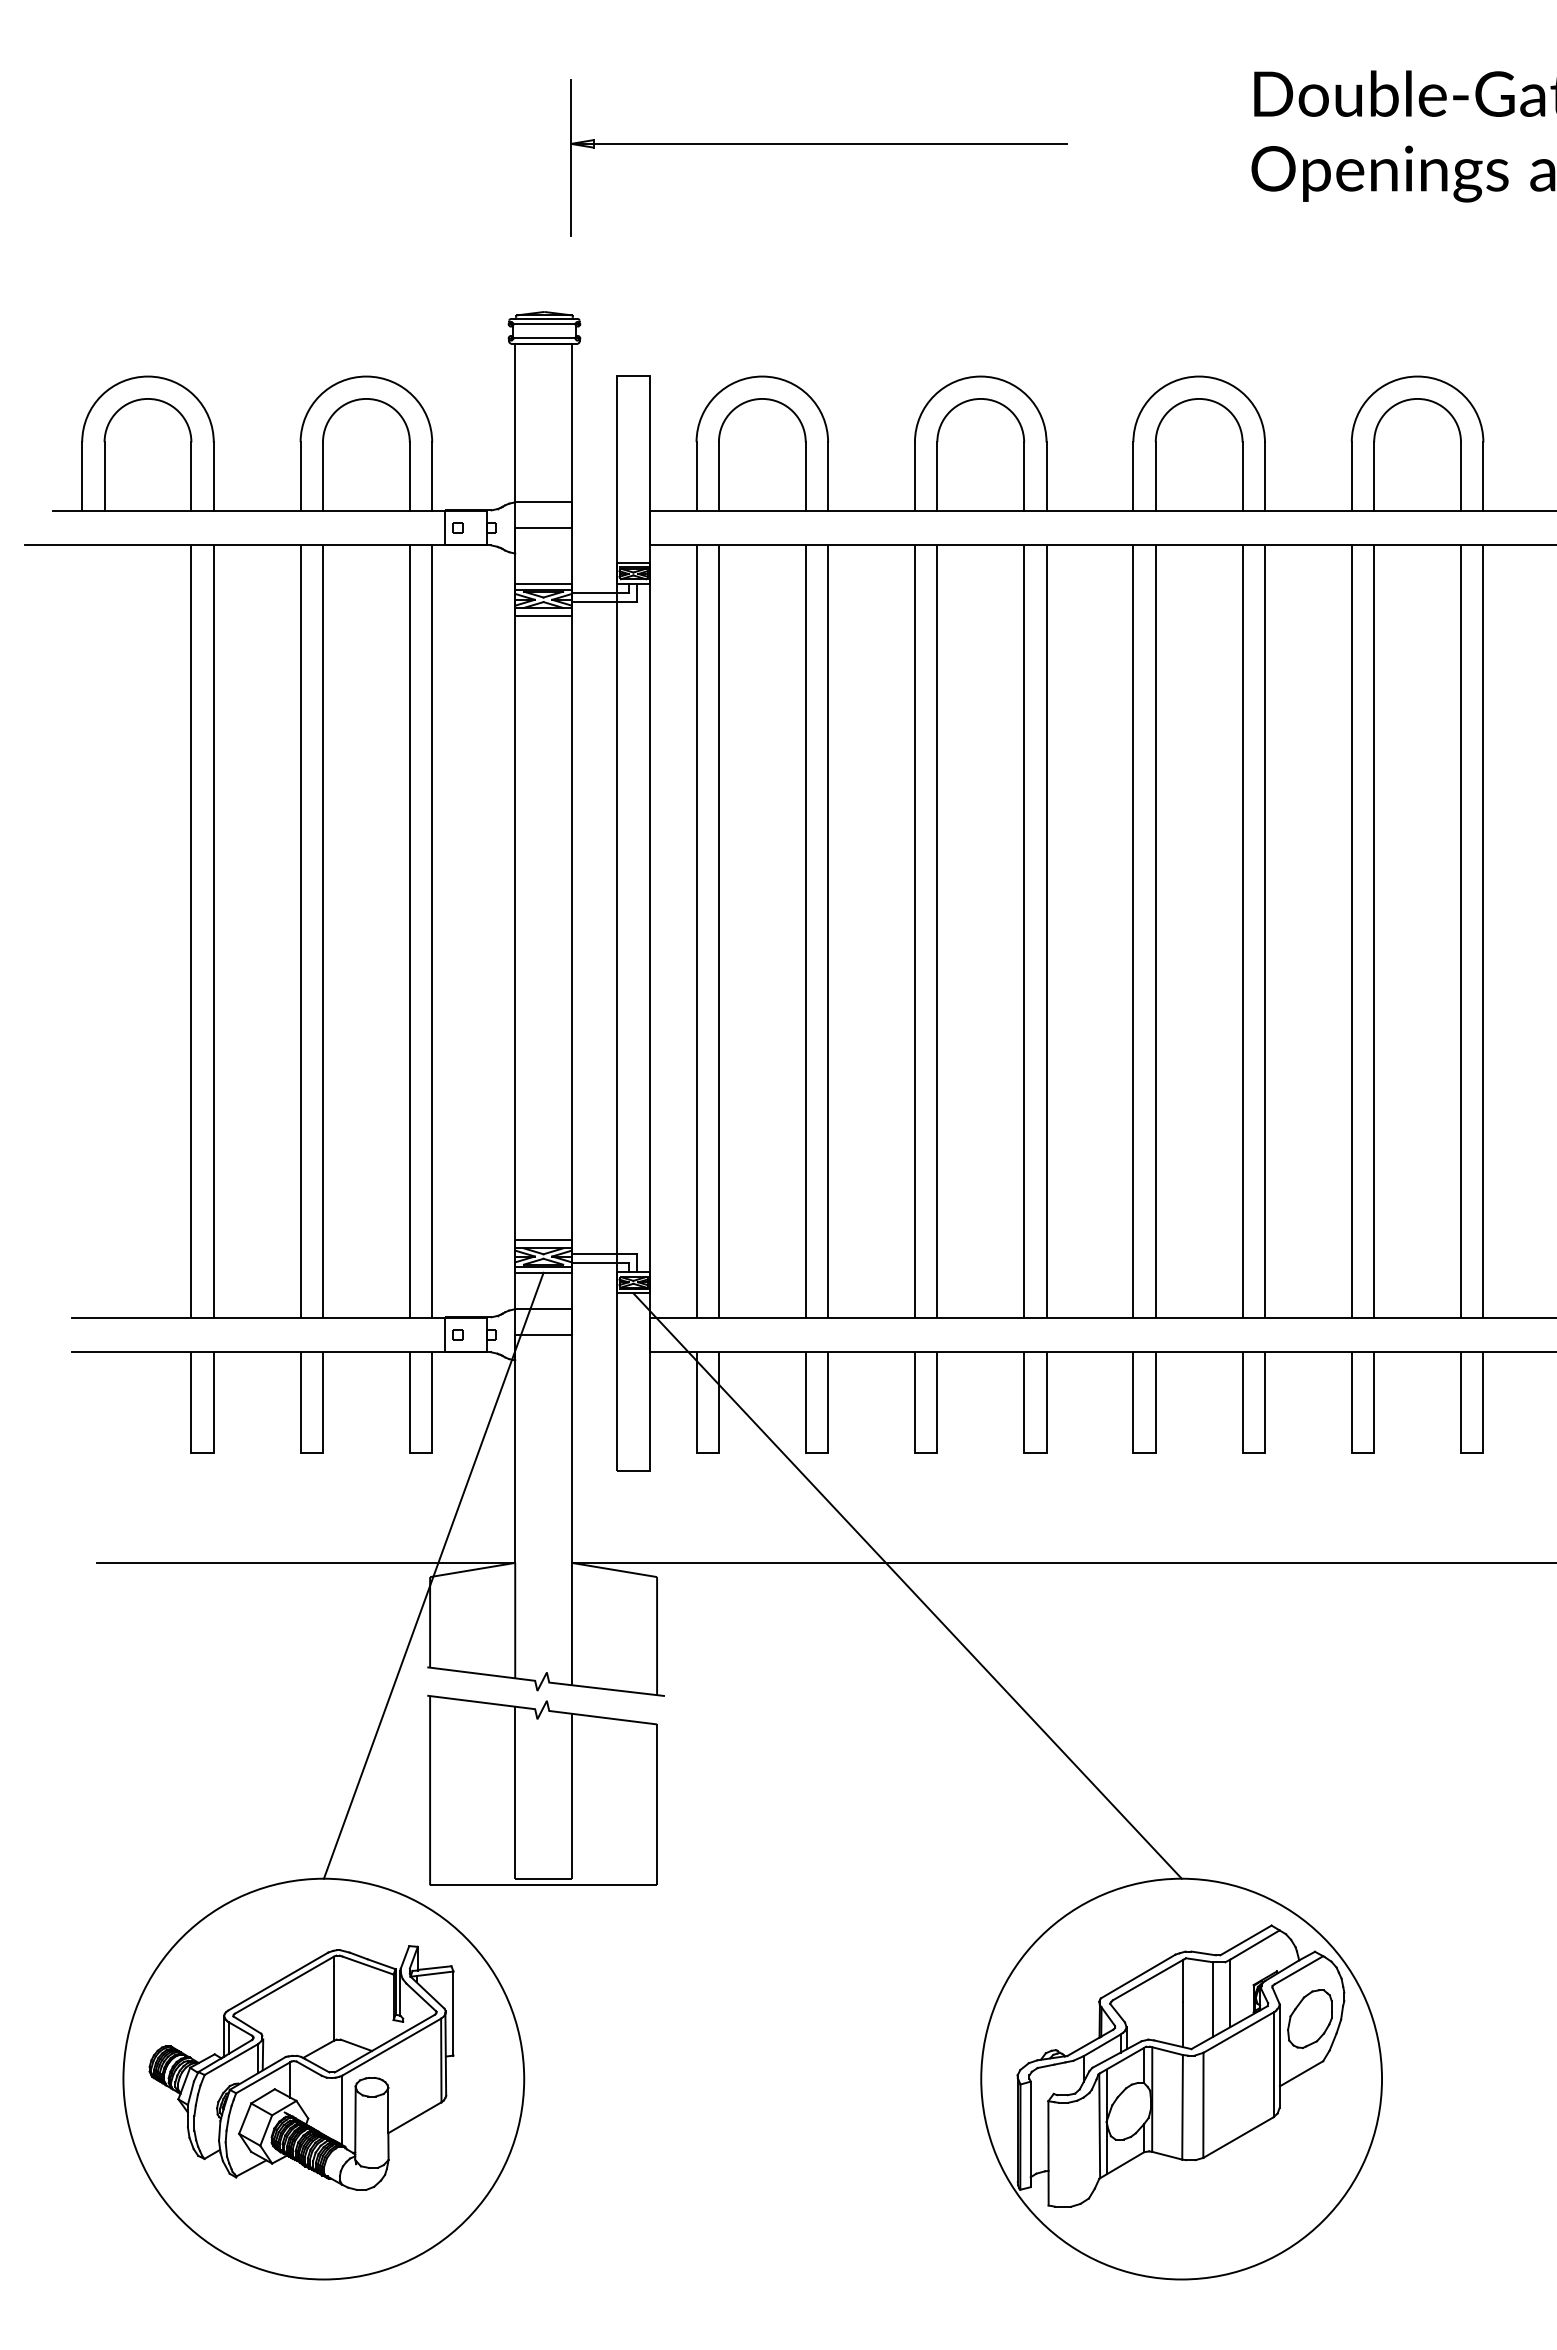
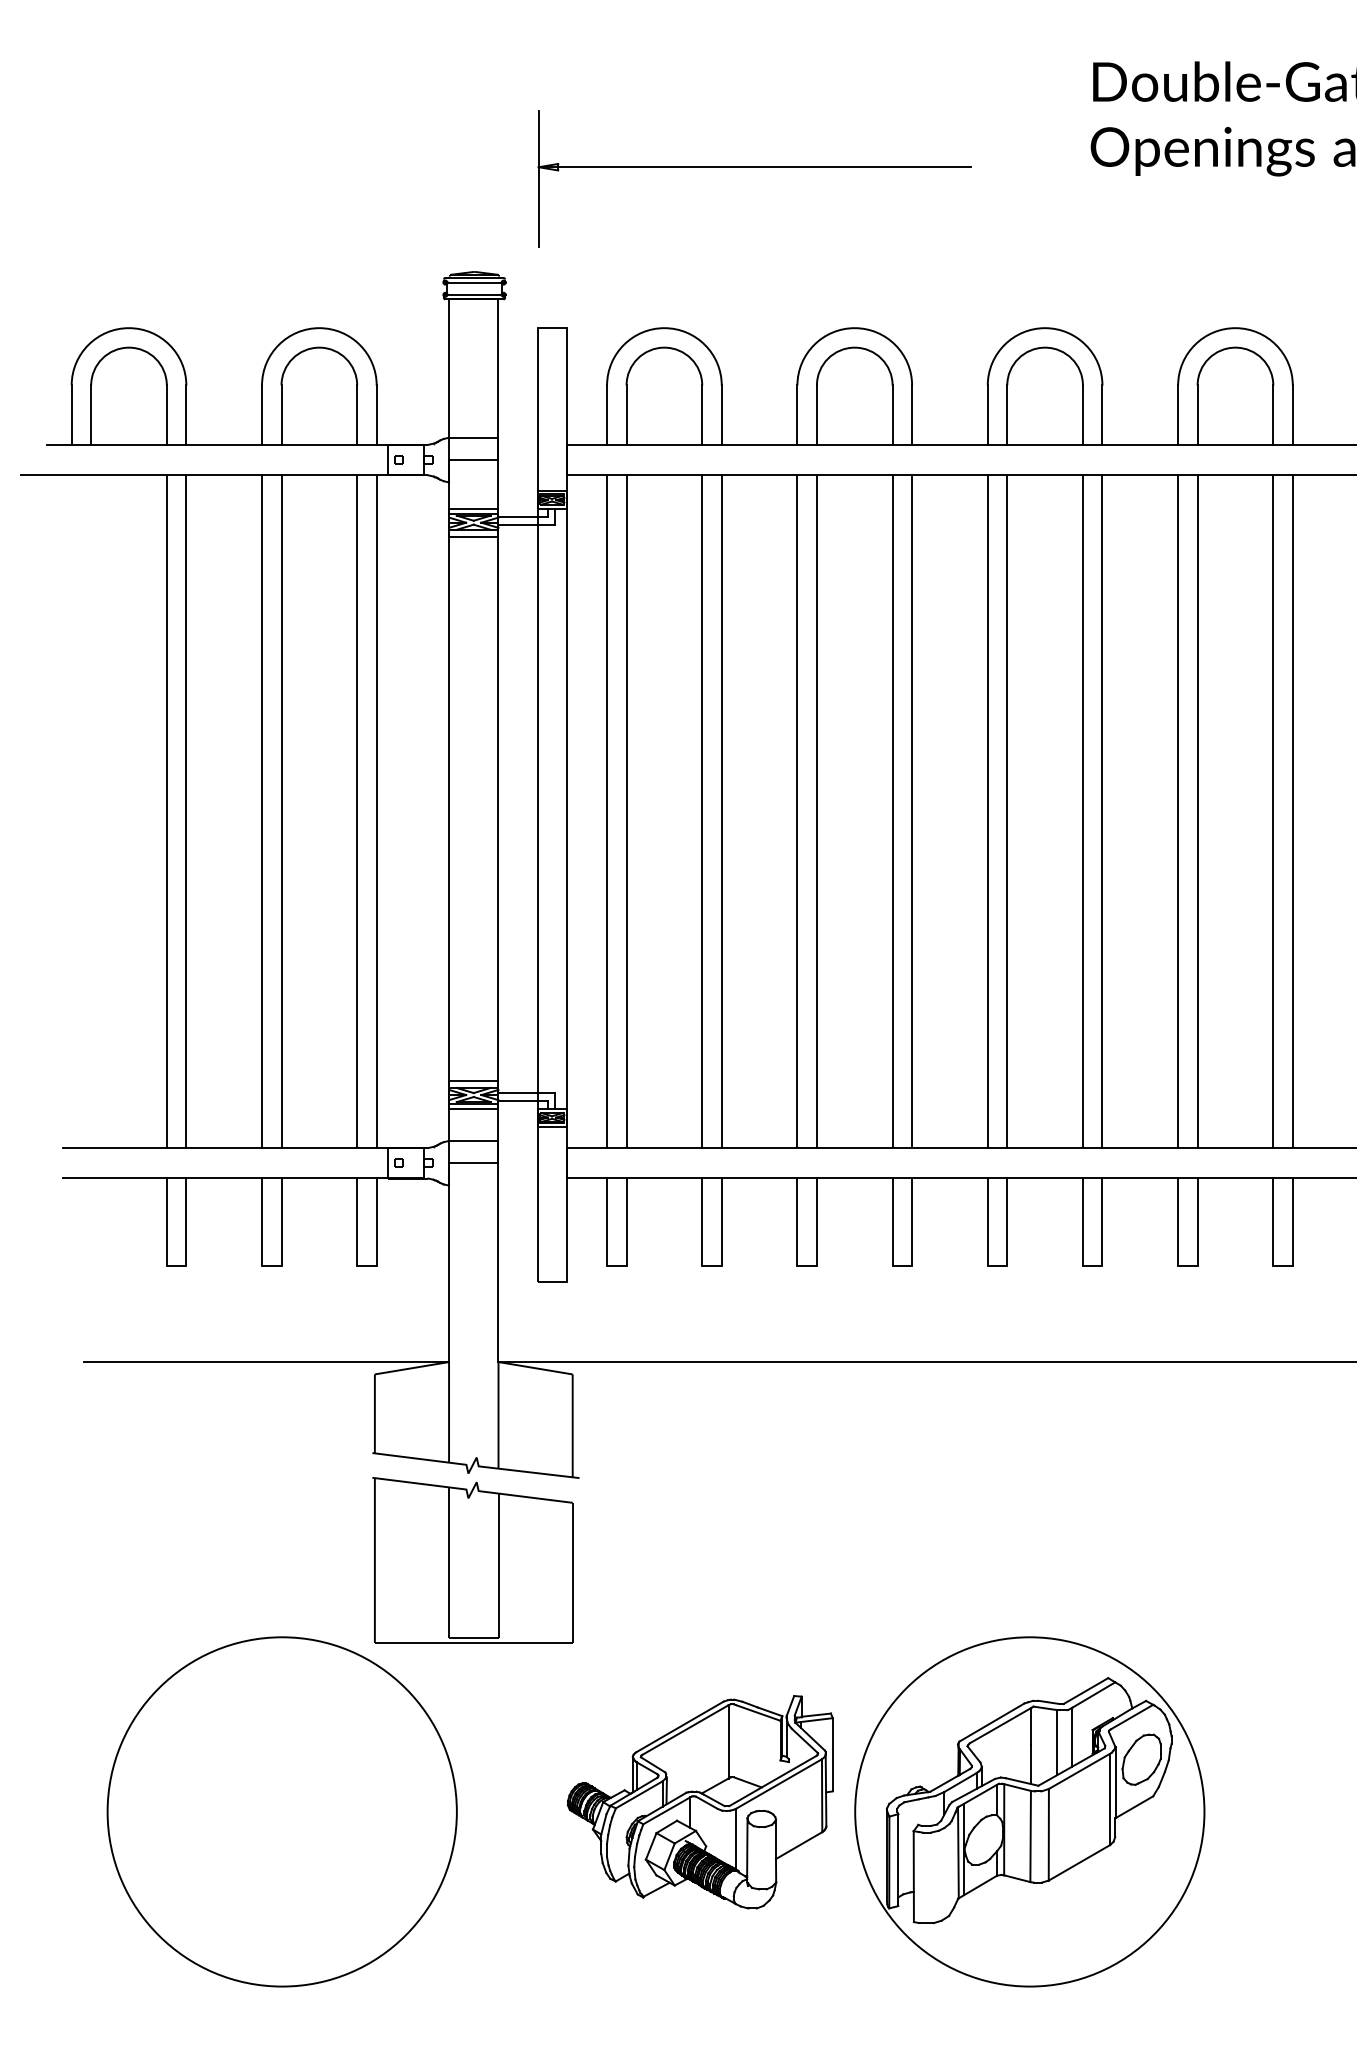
part: (818, 144) -> (754, 167), moved
line: (433, 1575) -> (377, 1373), removed
line: (907, 1585) -> (790, 1381), removed
part: (301, 2067) -> (700, 1801), moved

